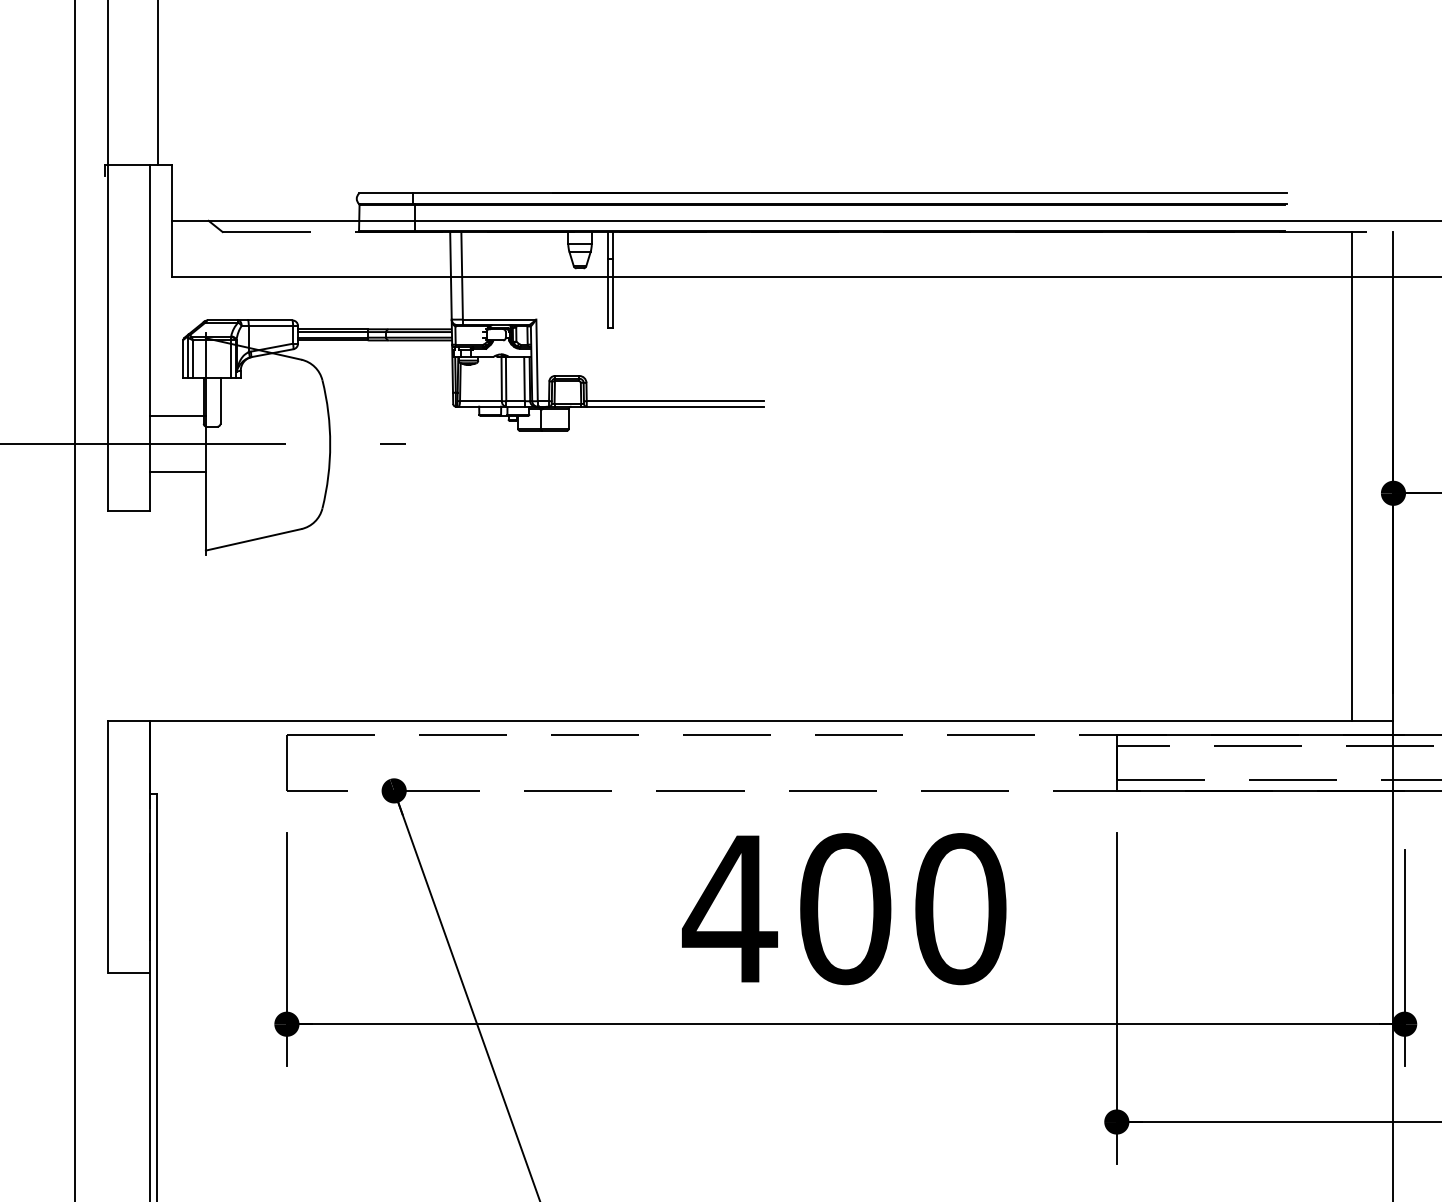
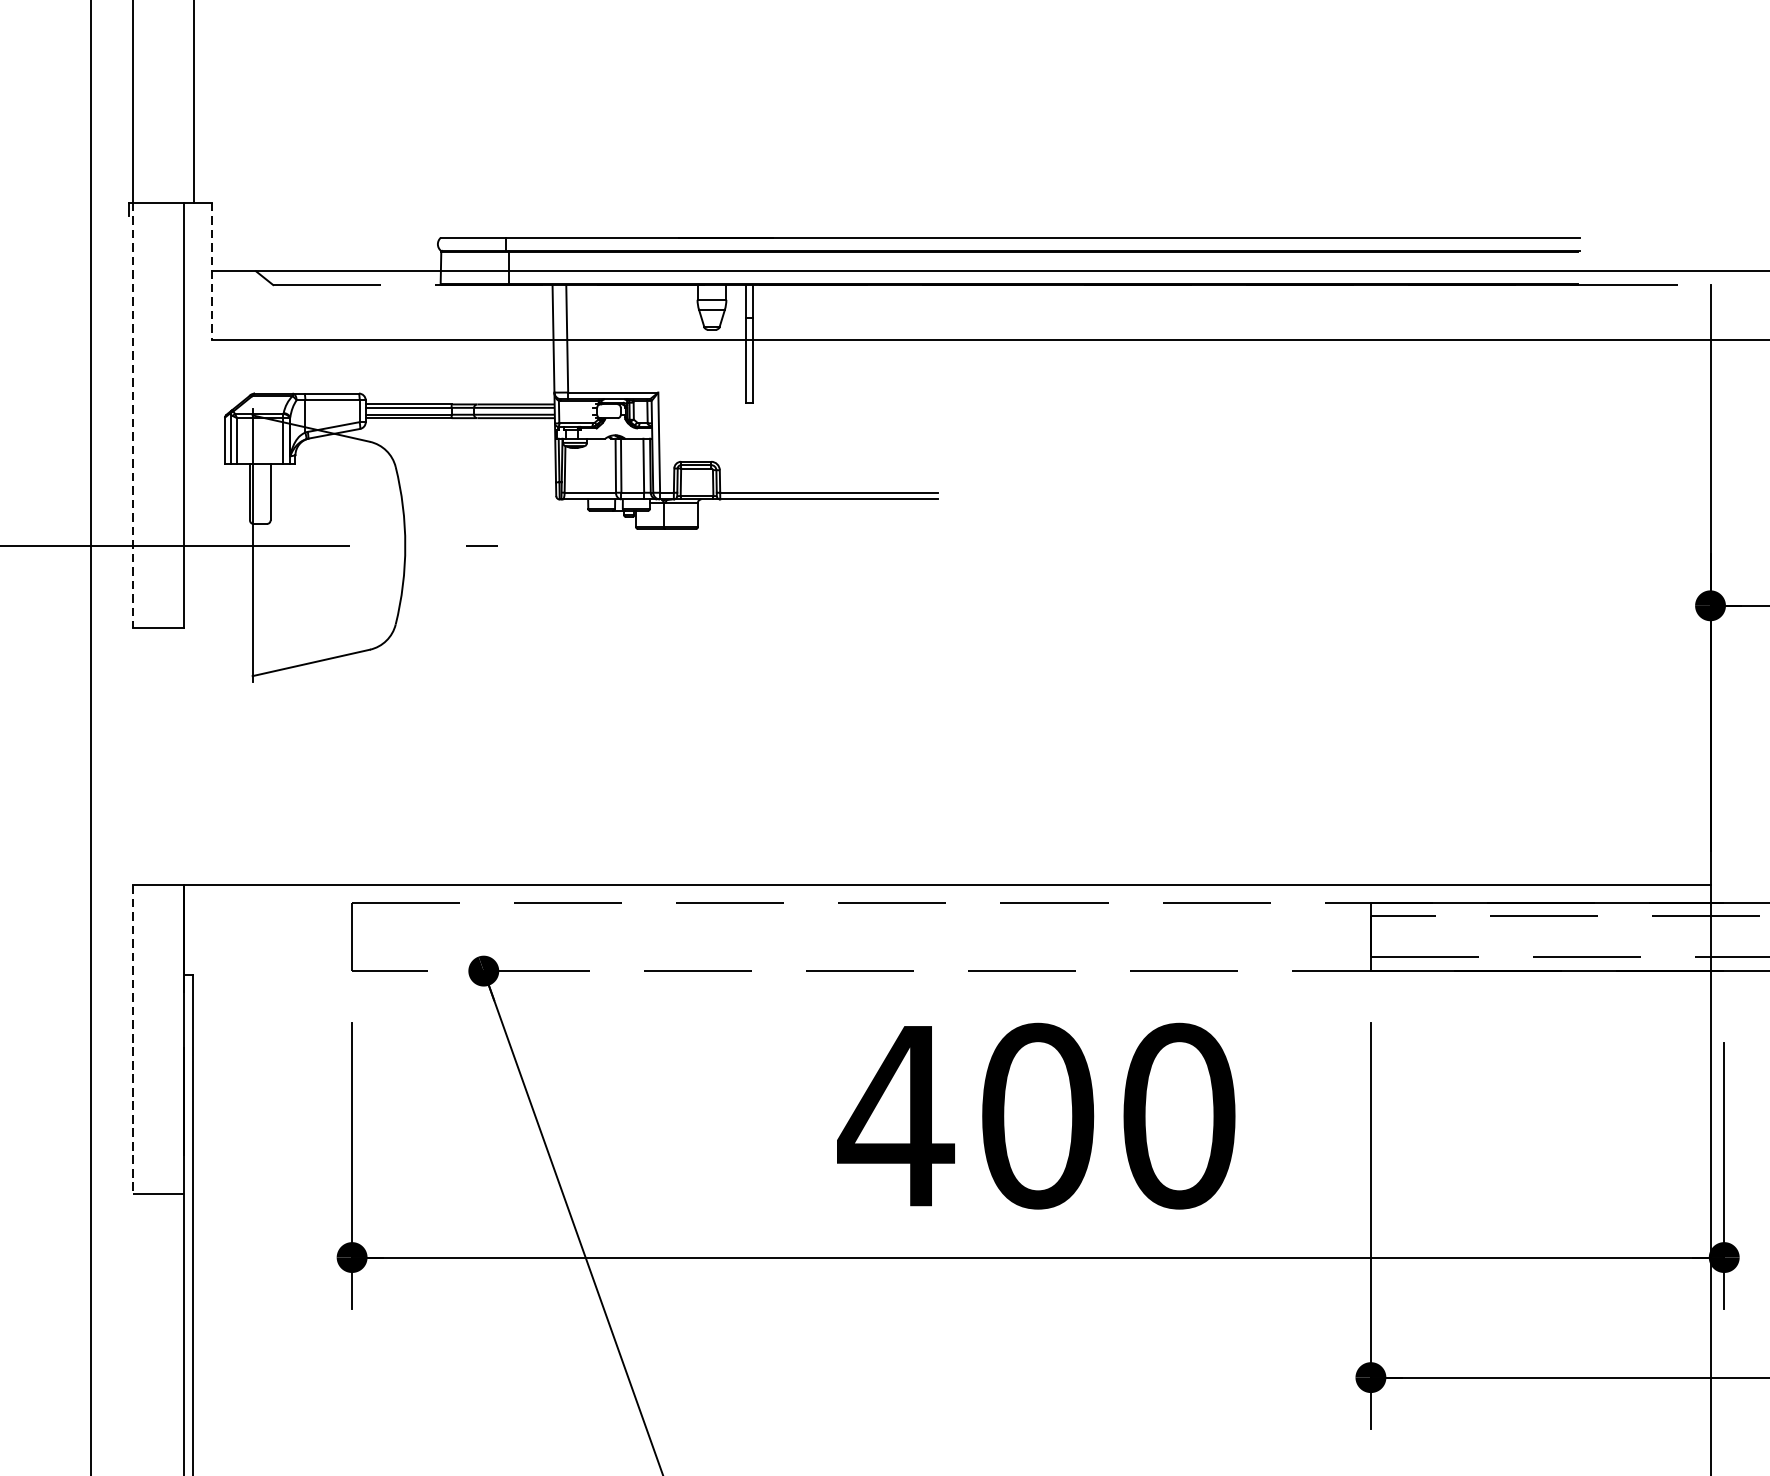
line: (172, 220) -> (211, 270), solid -> dashed
line: (108, 338) -> (133, 415), solid -> dashed
line: (177, 416) -> (217, 511), removed
line: (177, 472) -> (217, 580), removed
line: (1351, 476) -> (1659, 585), removed
line: (108, 846) -> (133, 1039), solid -> dashed

